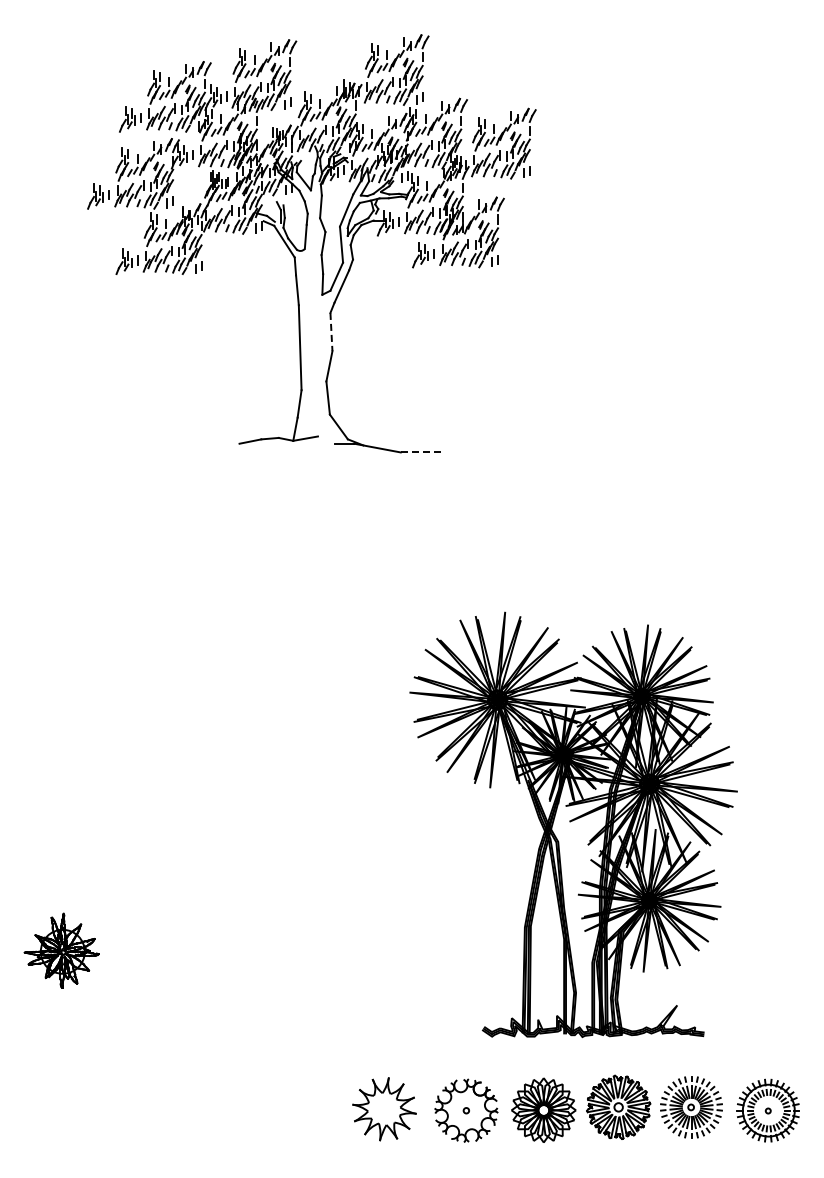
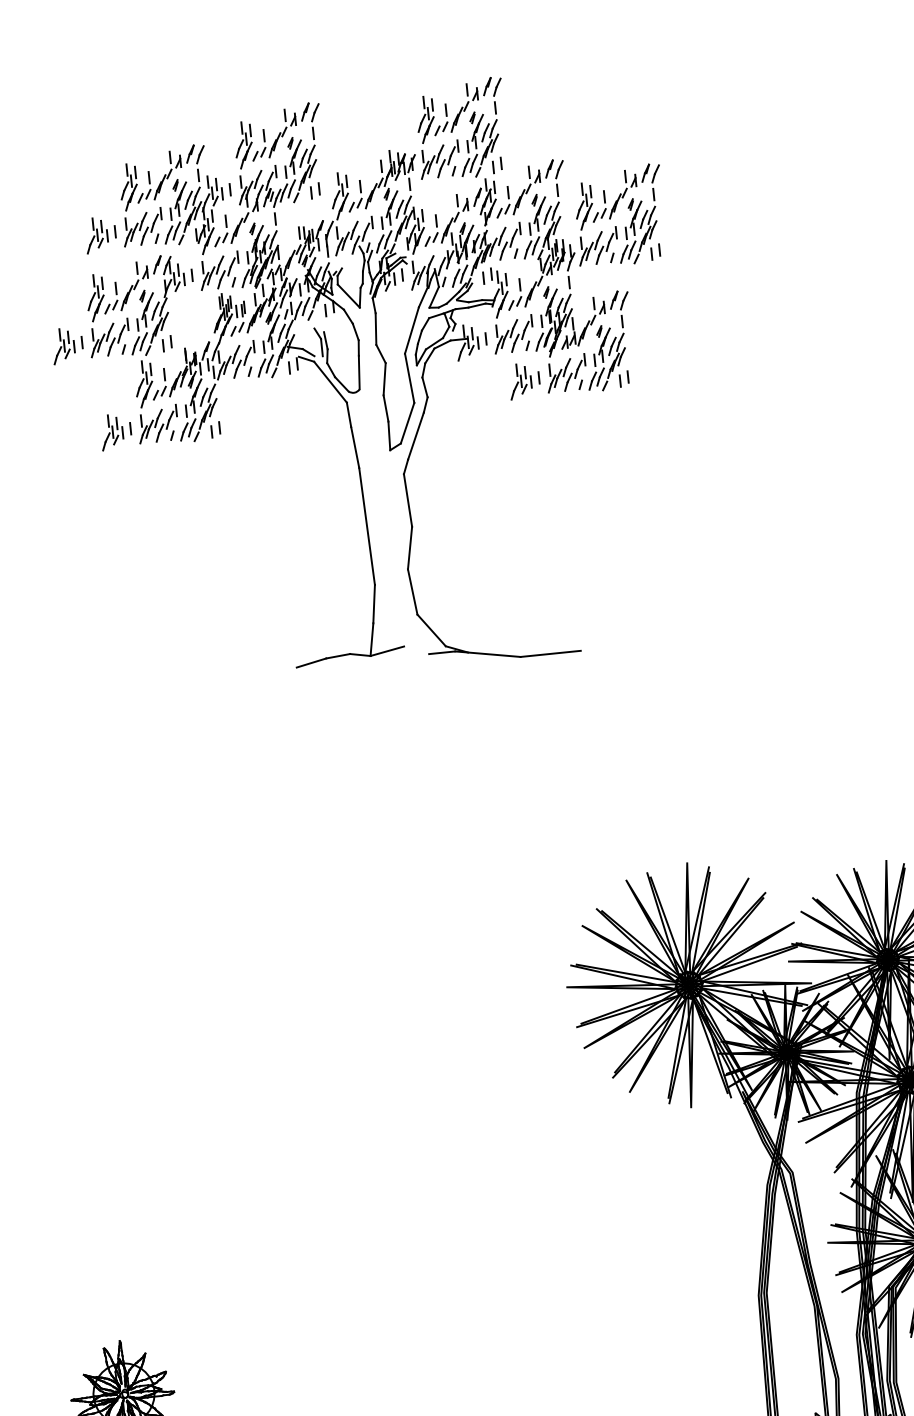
line: (331, 332) -> (408, 501), dashed -> solid
line: (422, 452) -> (550, 653), dashed -> solid

